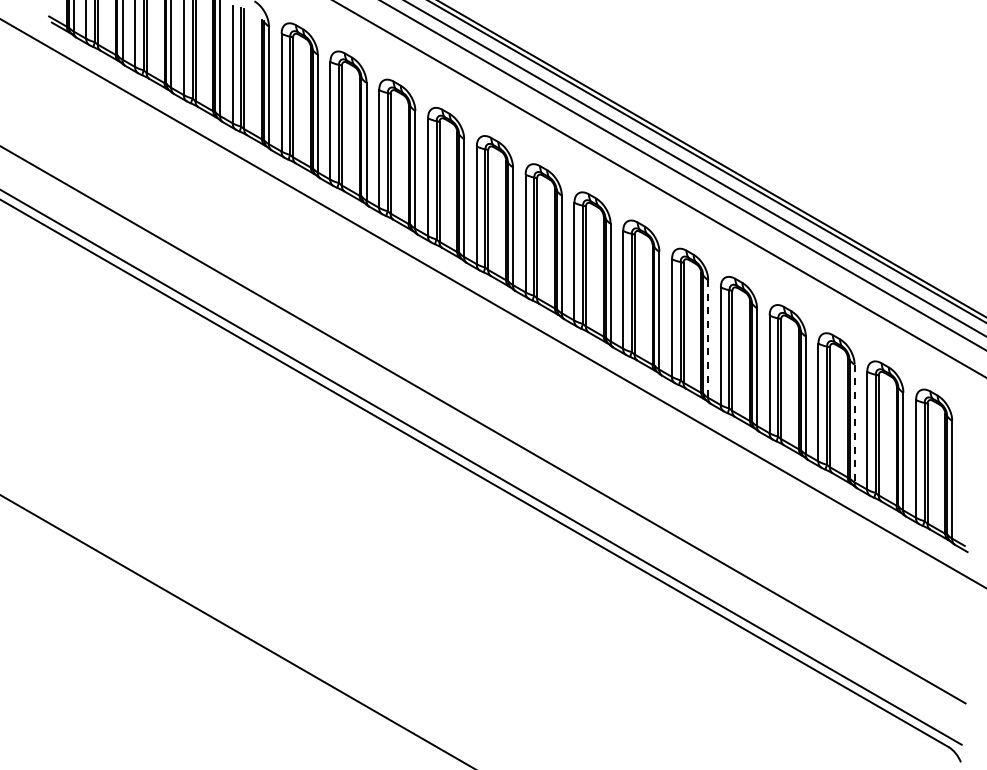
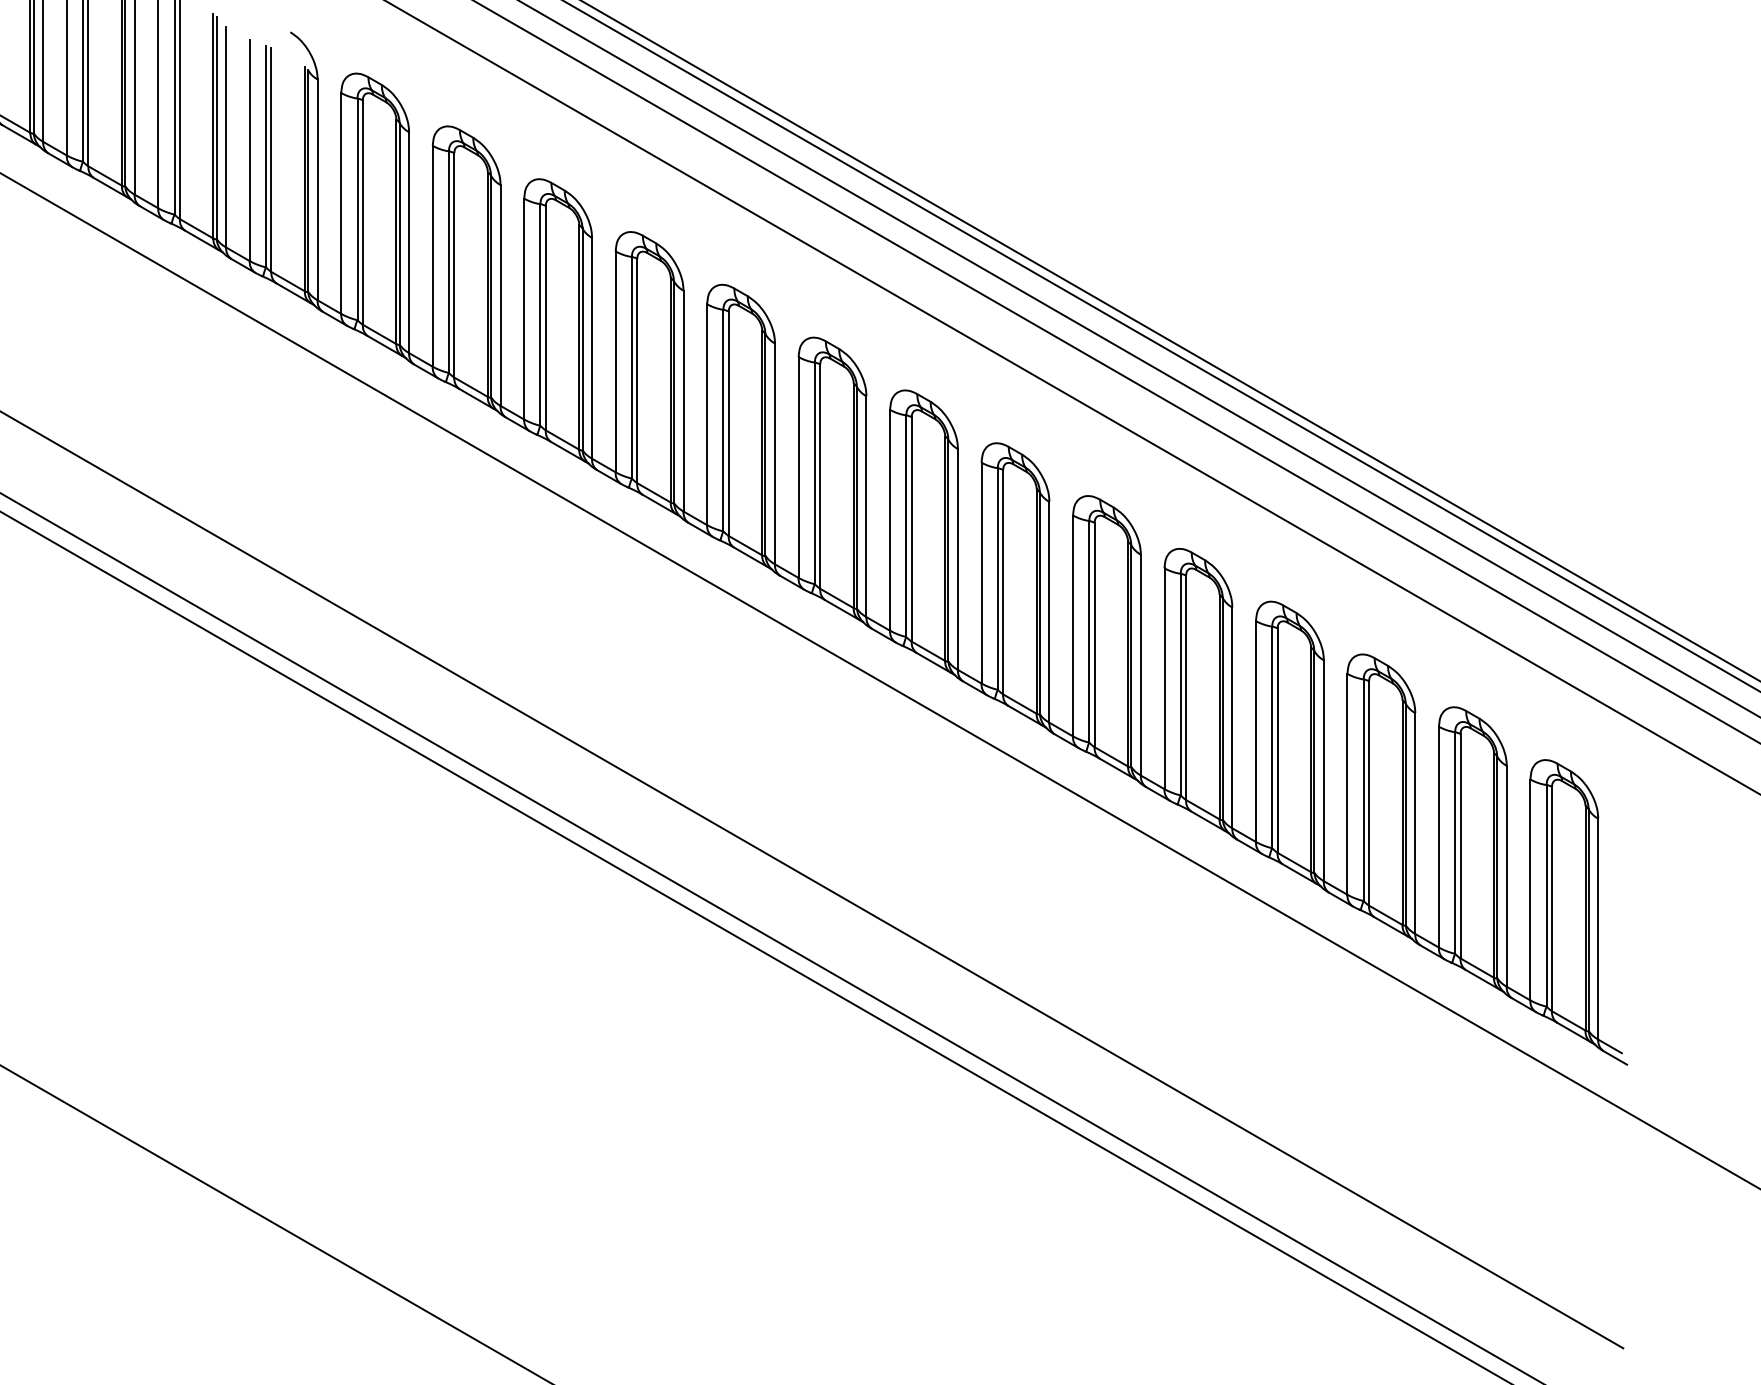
line: (708, 338) -> (1141, 664), dashed -> solid
line: (854, 423) -> (1415, 823), dashed -> solid

